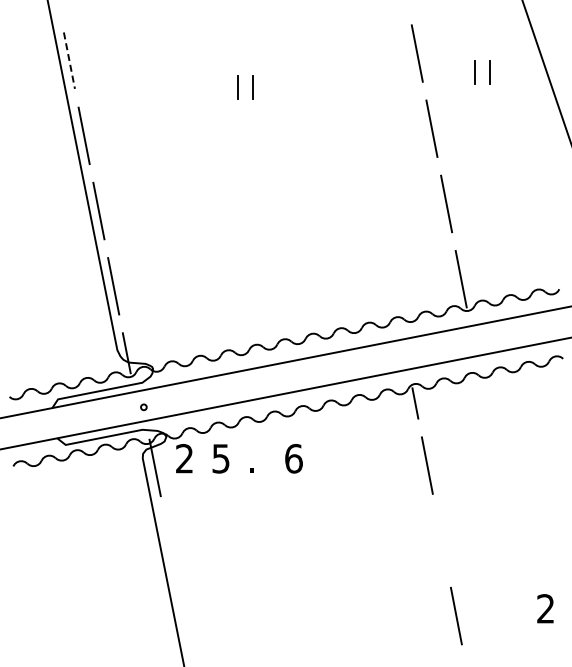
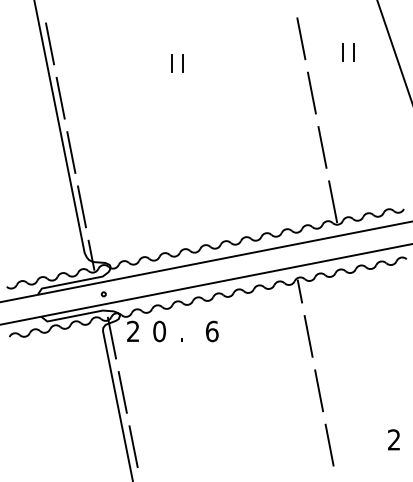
line: (69, 60) -> (50, 43), dashed -> solid
text: (220, 458) -> (159, 331), 5 -> 0
line: (441, 540) -> (318, 390), added
line: (169, 542) -> (122, 391), added
line: (184, 618) -> (133, 446), added

